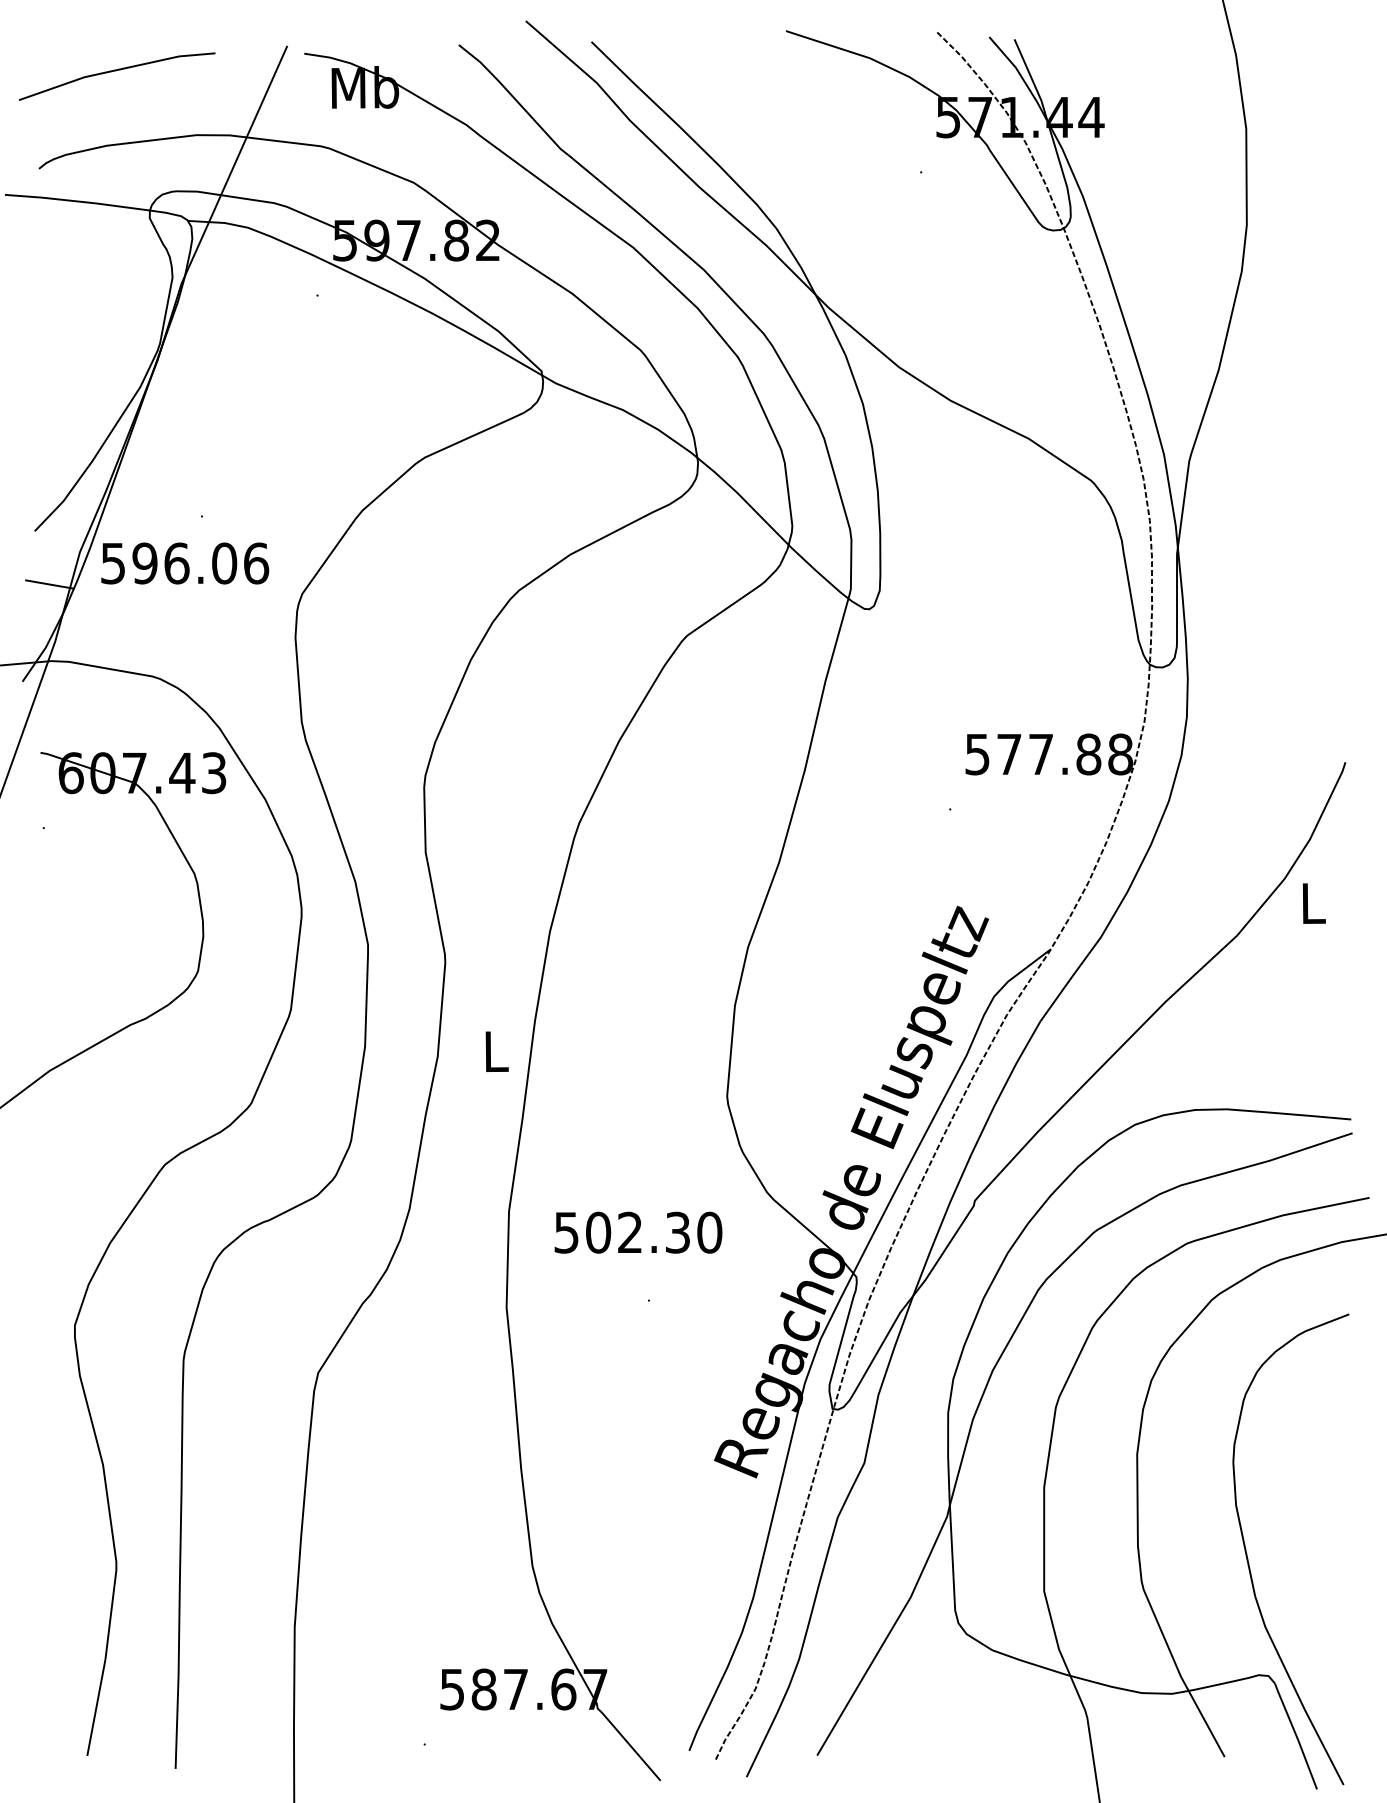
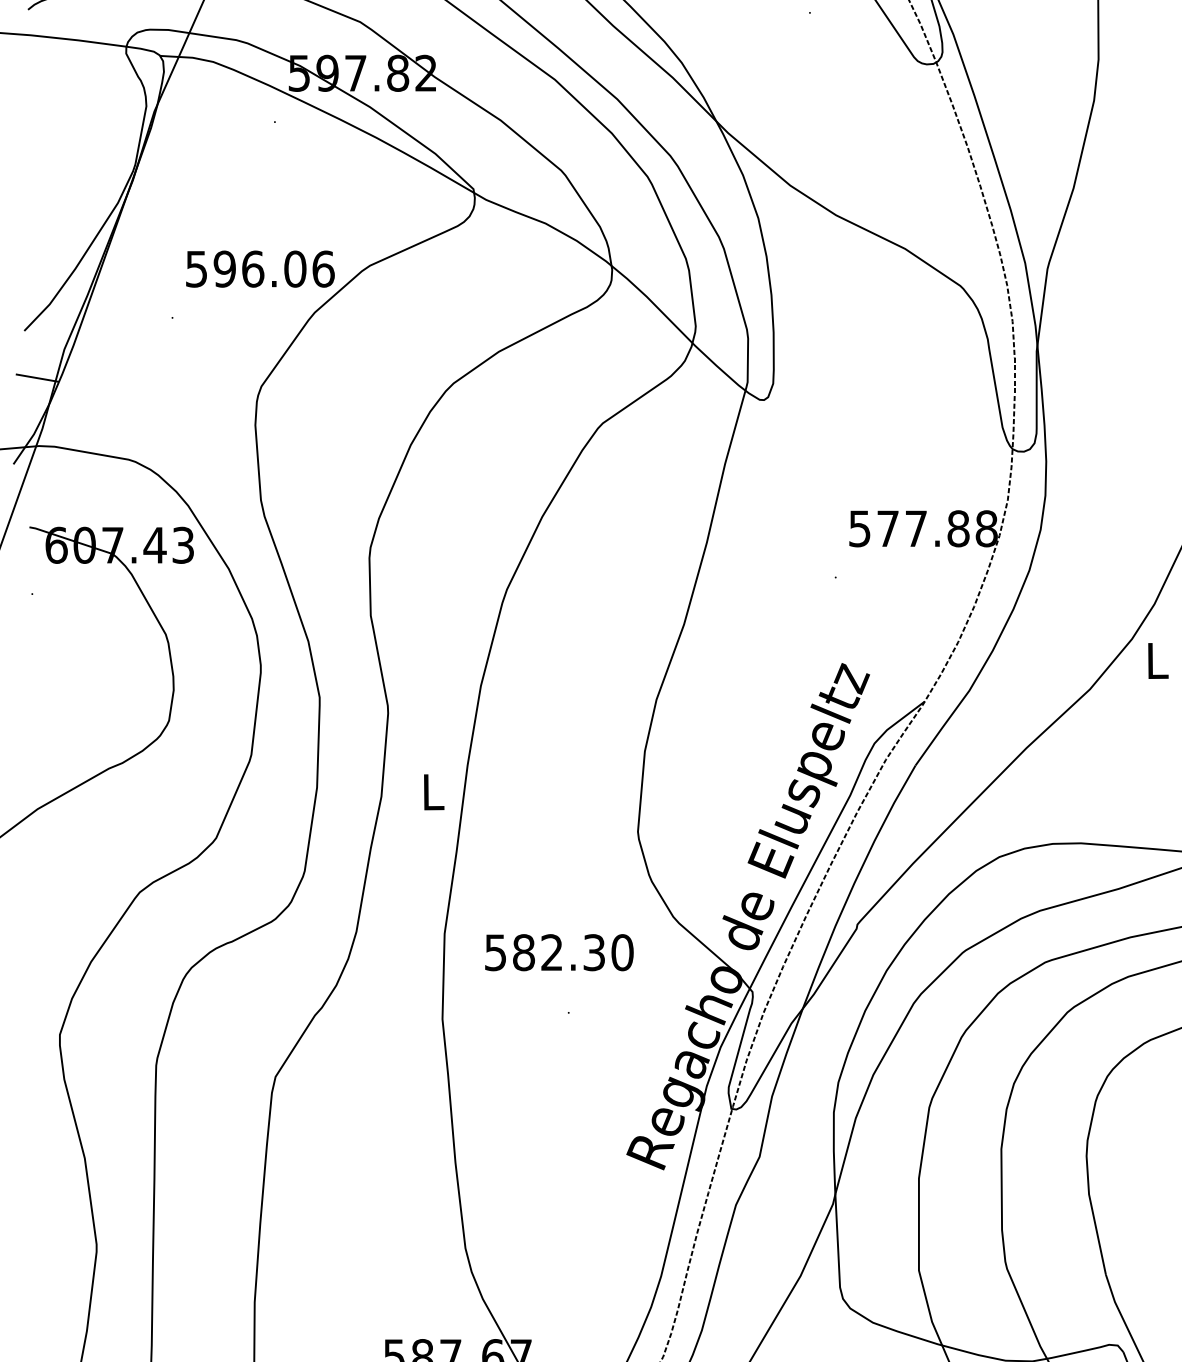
text: (185, 563) -> (260, 269), moved
text: (598, 1232) -> (523, 952), 502.30 -> 582.30

